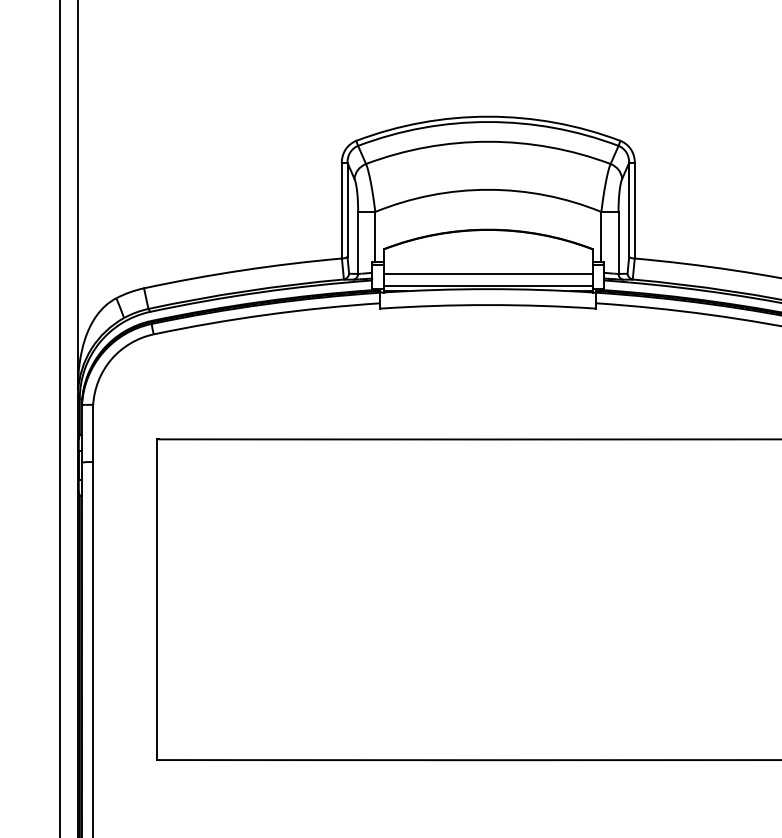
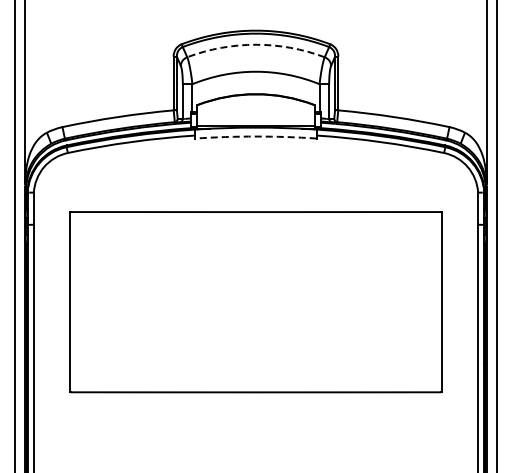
arc: (487, 141) -> (255, 44), solid -> dashed
line: (487, 274) -> (255, 119), removed
arc: (487, 304) -> (255, 136), solid -> dashed

